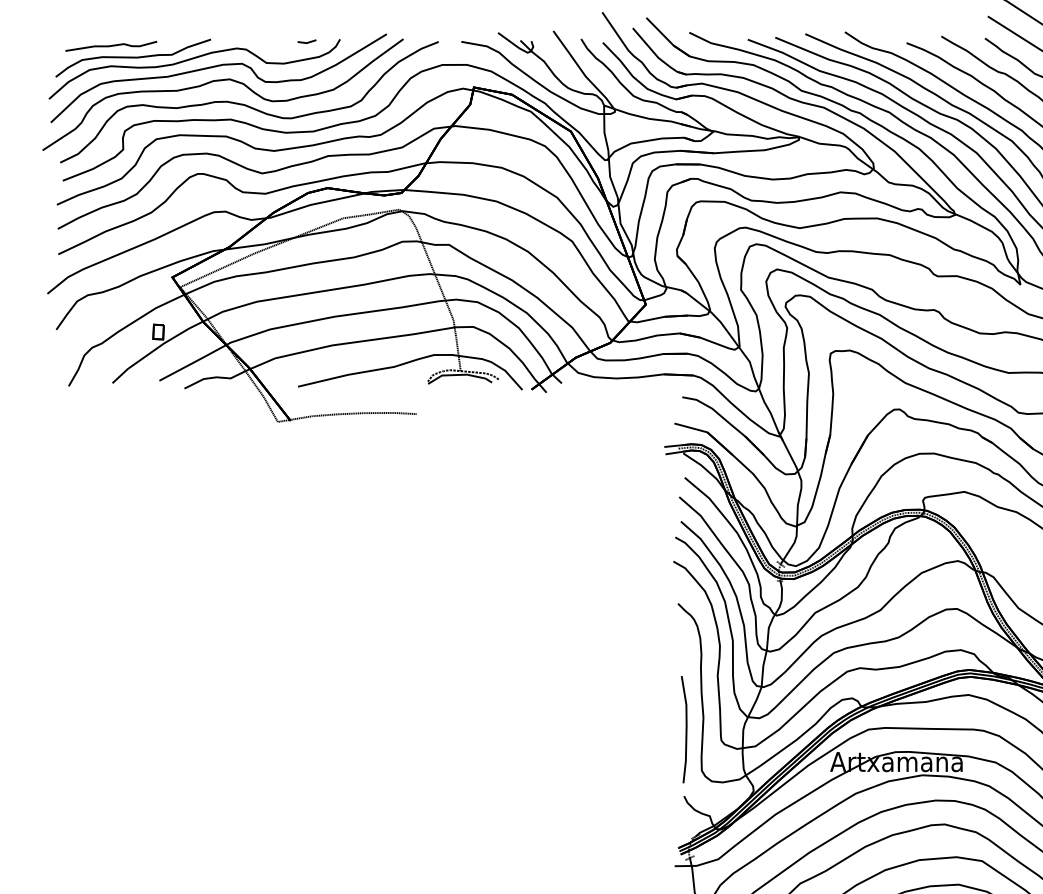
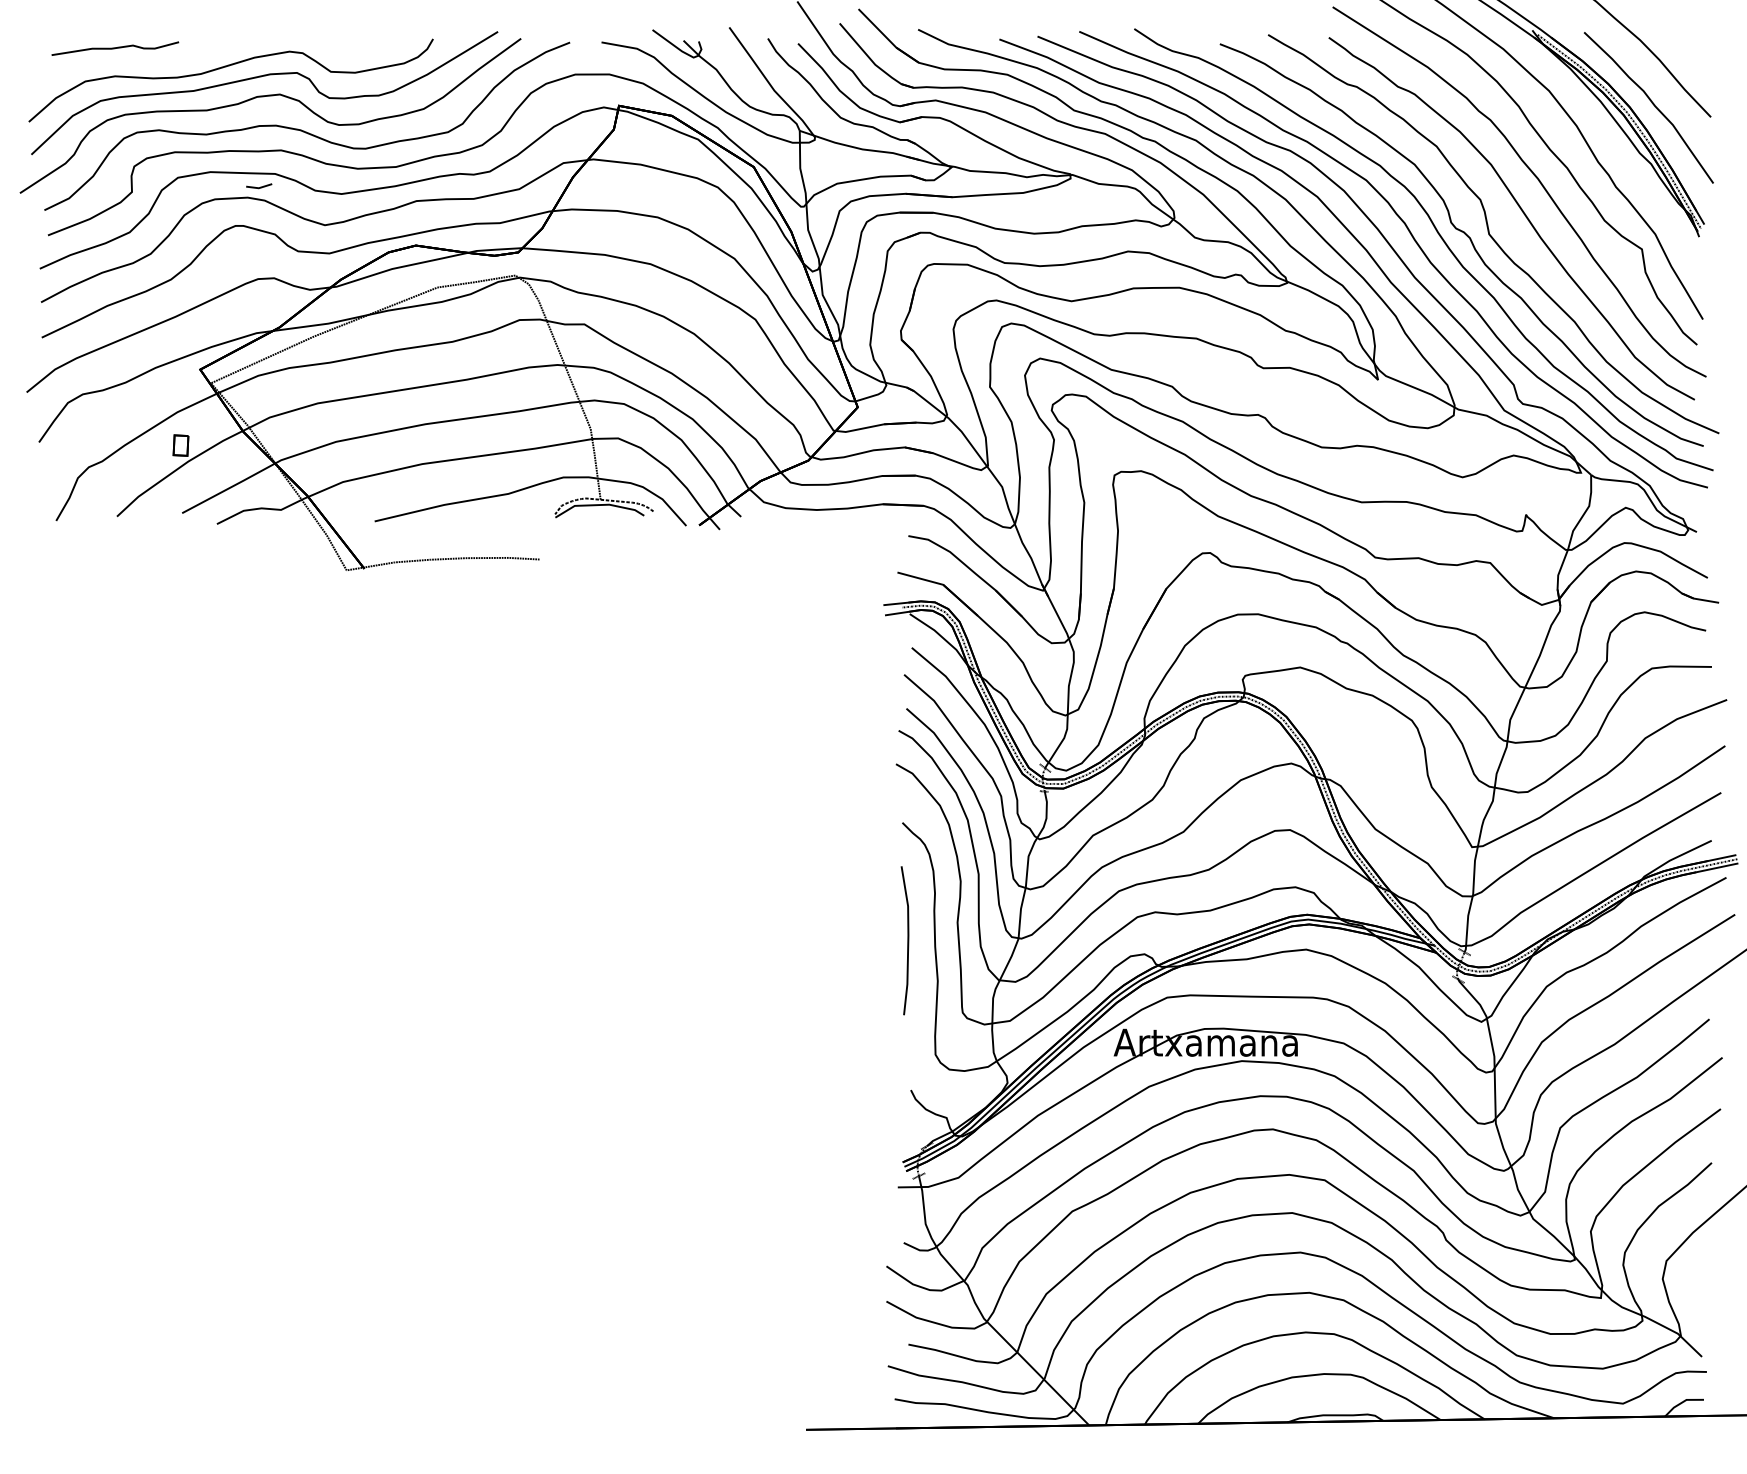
line: (307, 41) -> (260, 186), moved
curve: (133, 57) -> (145, 64), removed
line: (685, 729) -> (907, 940), moved

